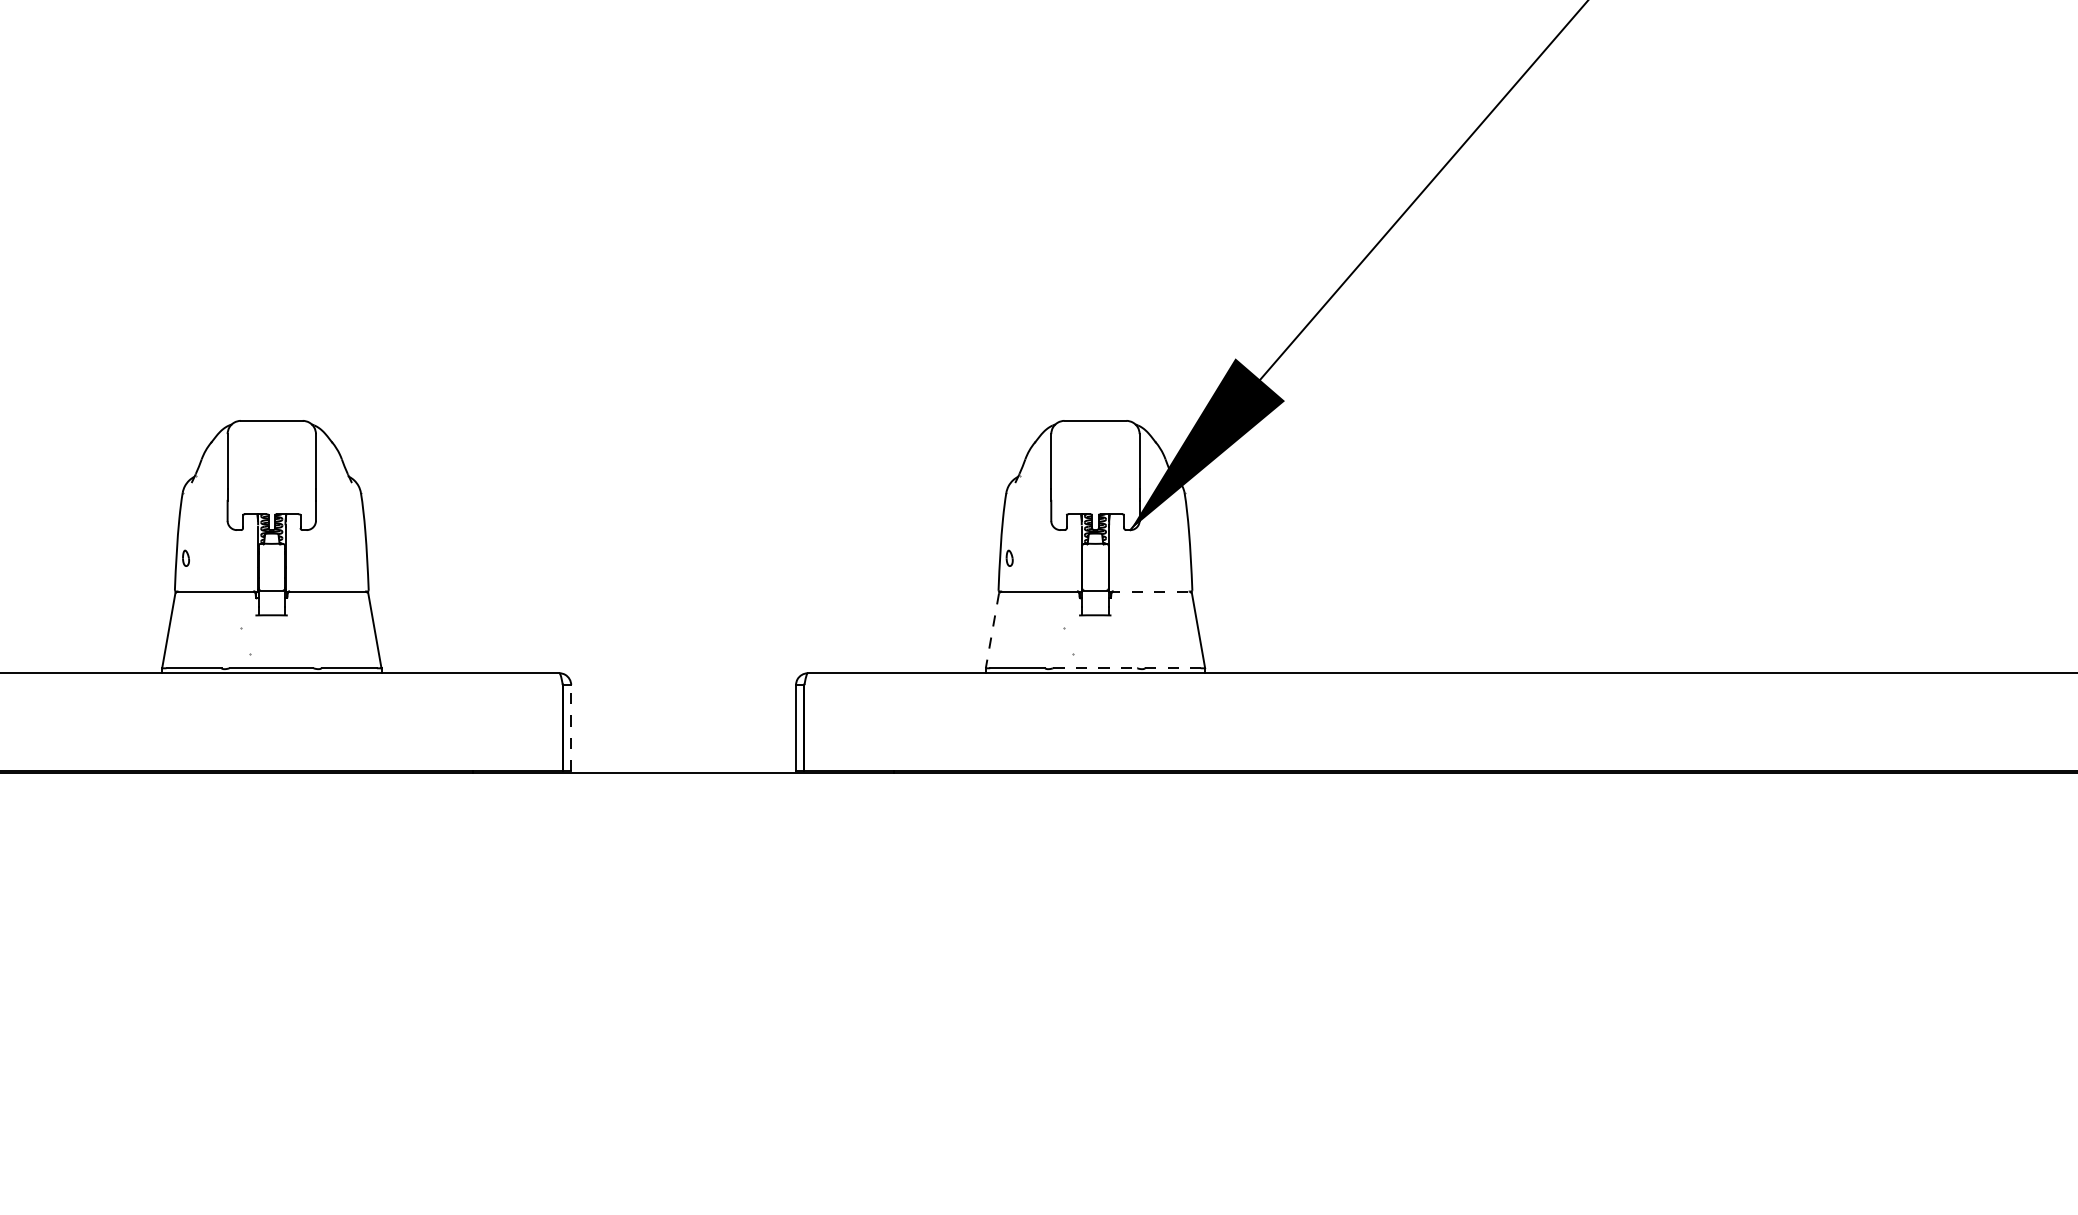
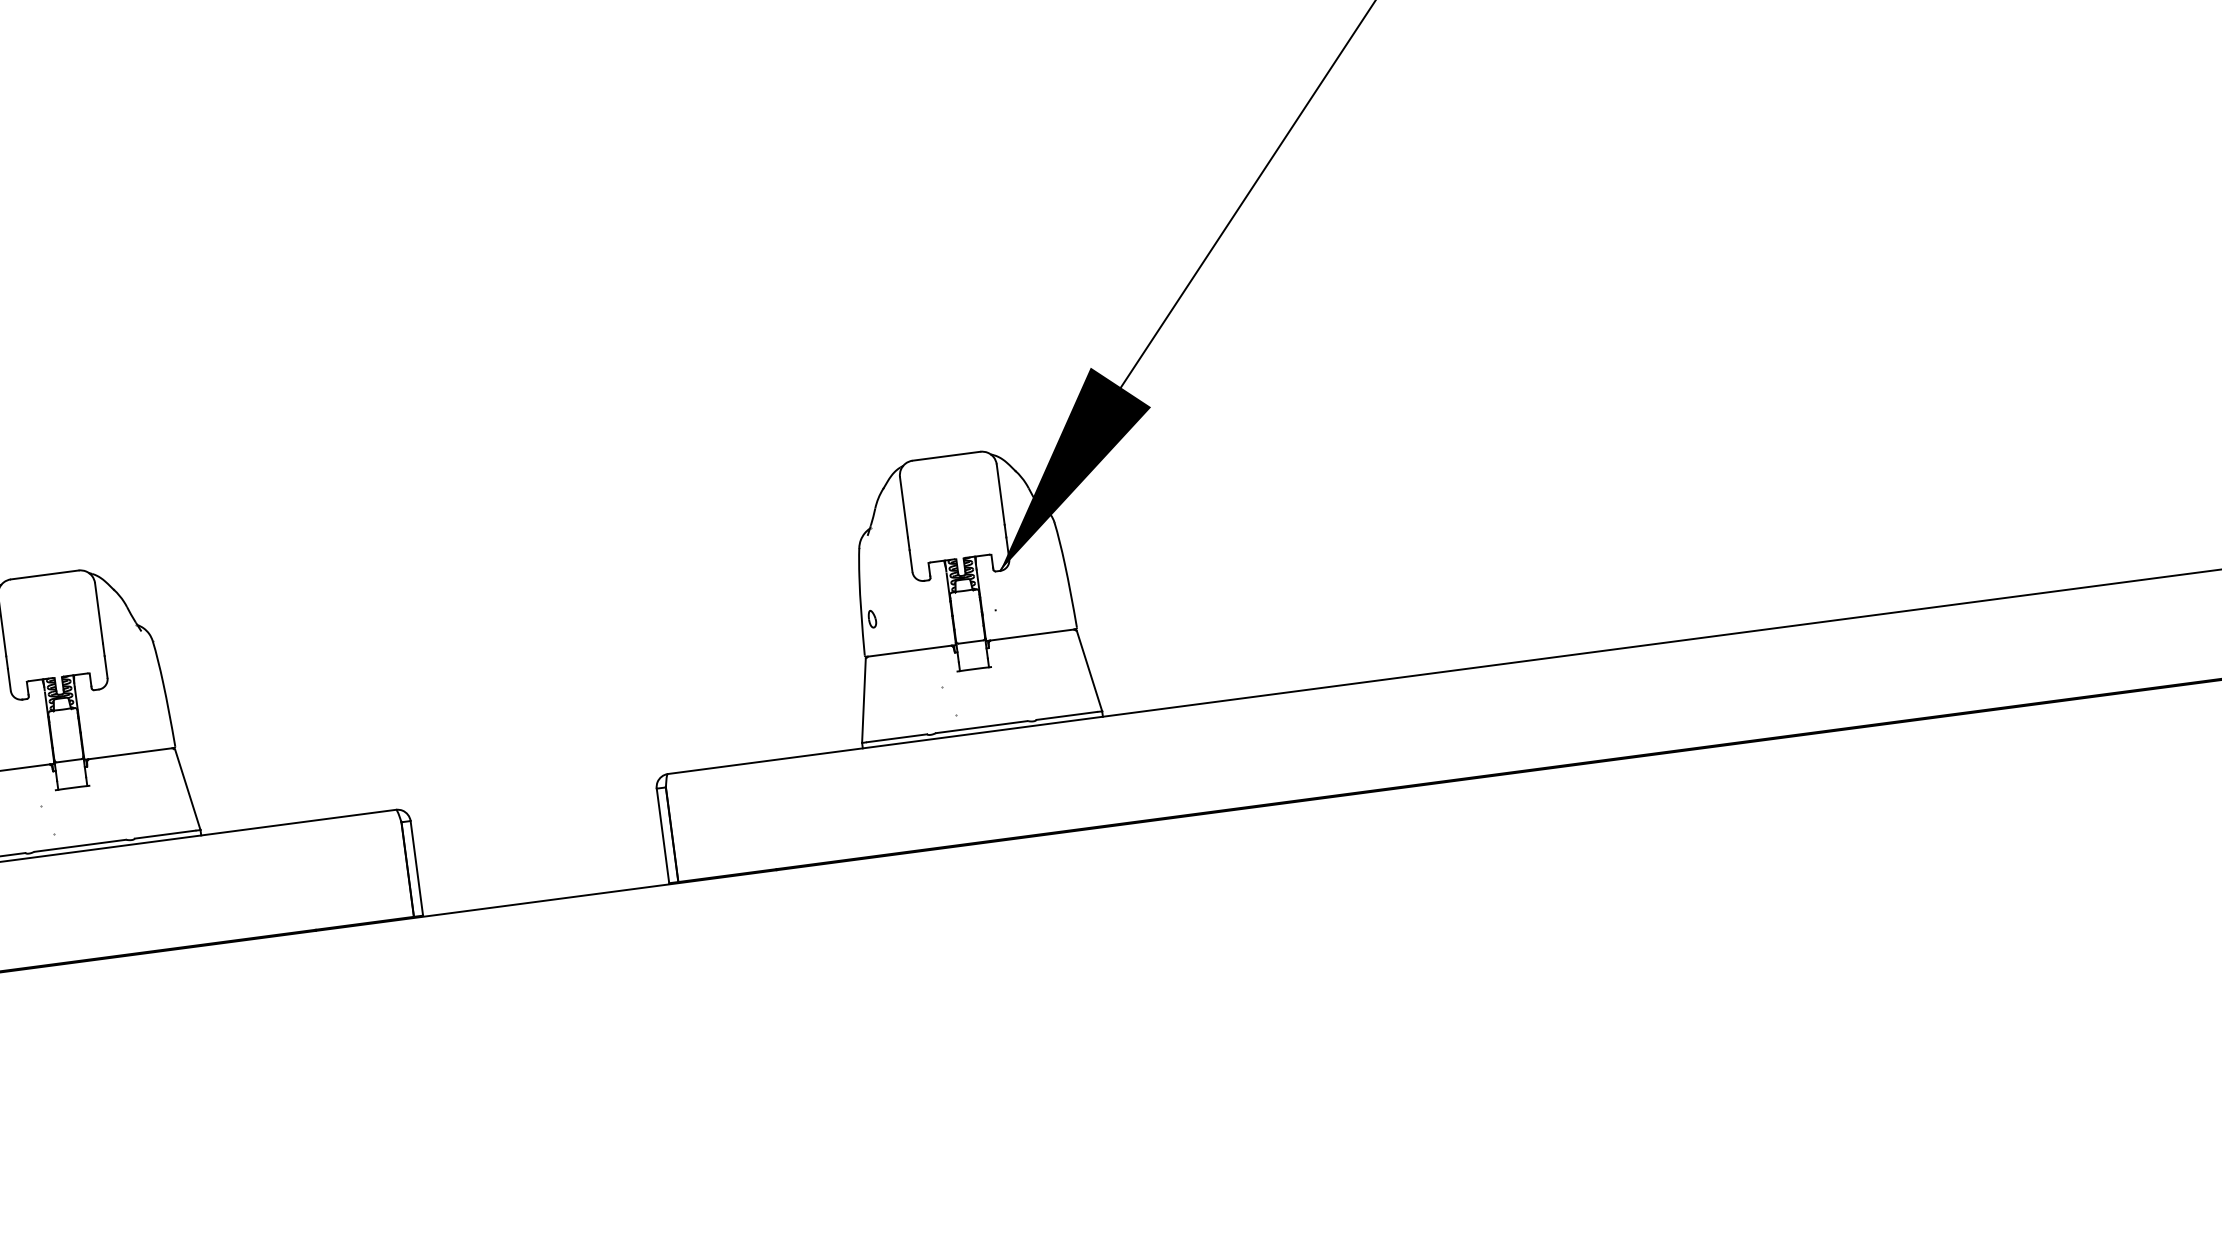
line: (1149, 591) -> (1030, 635), dashed -> solid
line: (992, 631) -> (864, 701), dashed -> solid
line: (1095, 668) -> (982, 727), dashed -> solid
line: (1172, 668) -> (1066, 716), dashed -> solid
line: (571, 727) -> (417, 867), dashed -> solid

